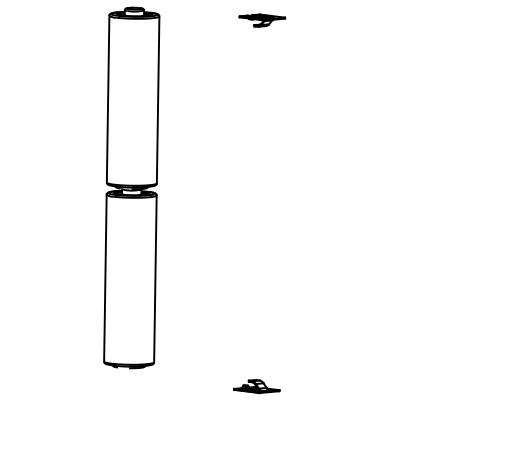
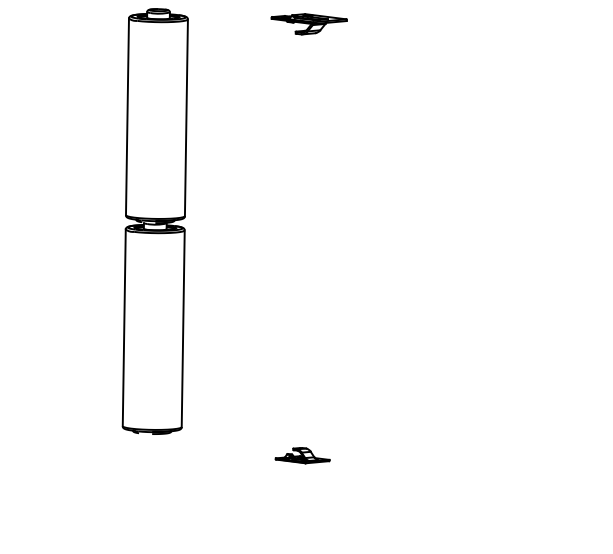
part: (262, 20) -> (309, 24), size x1.4

